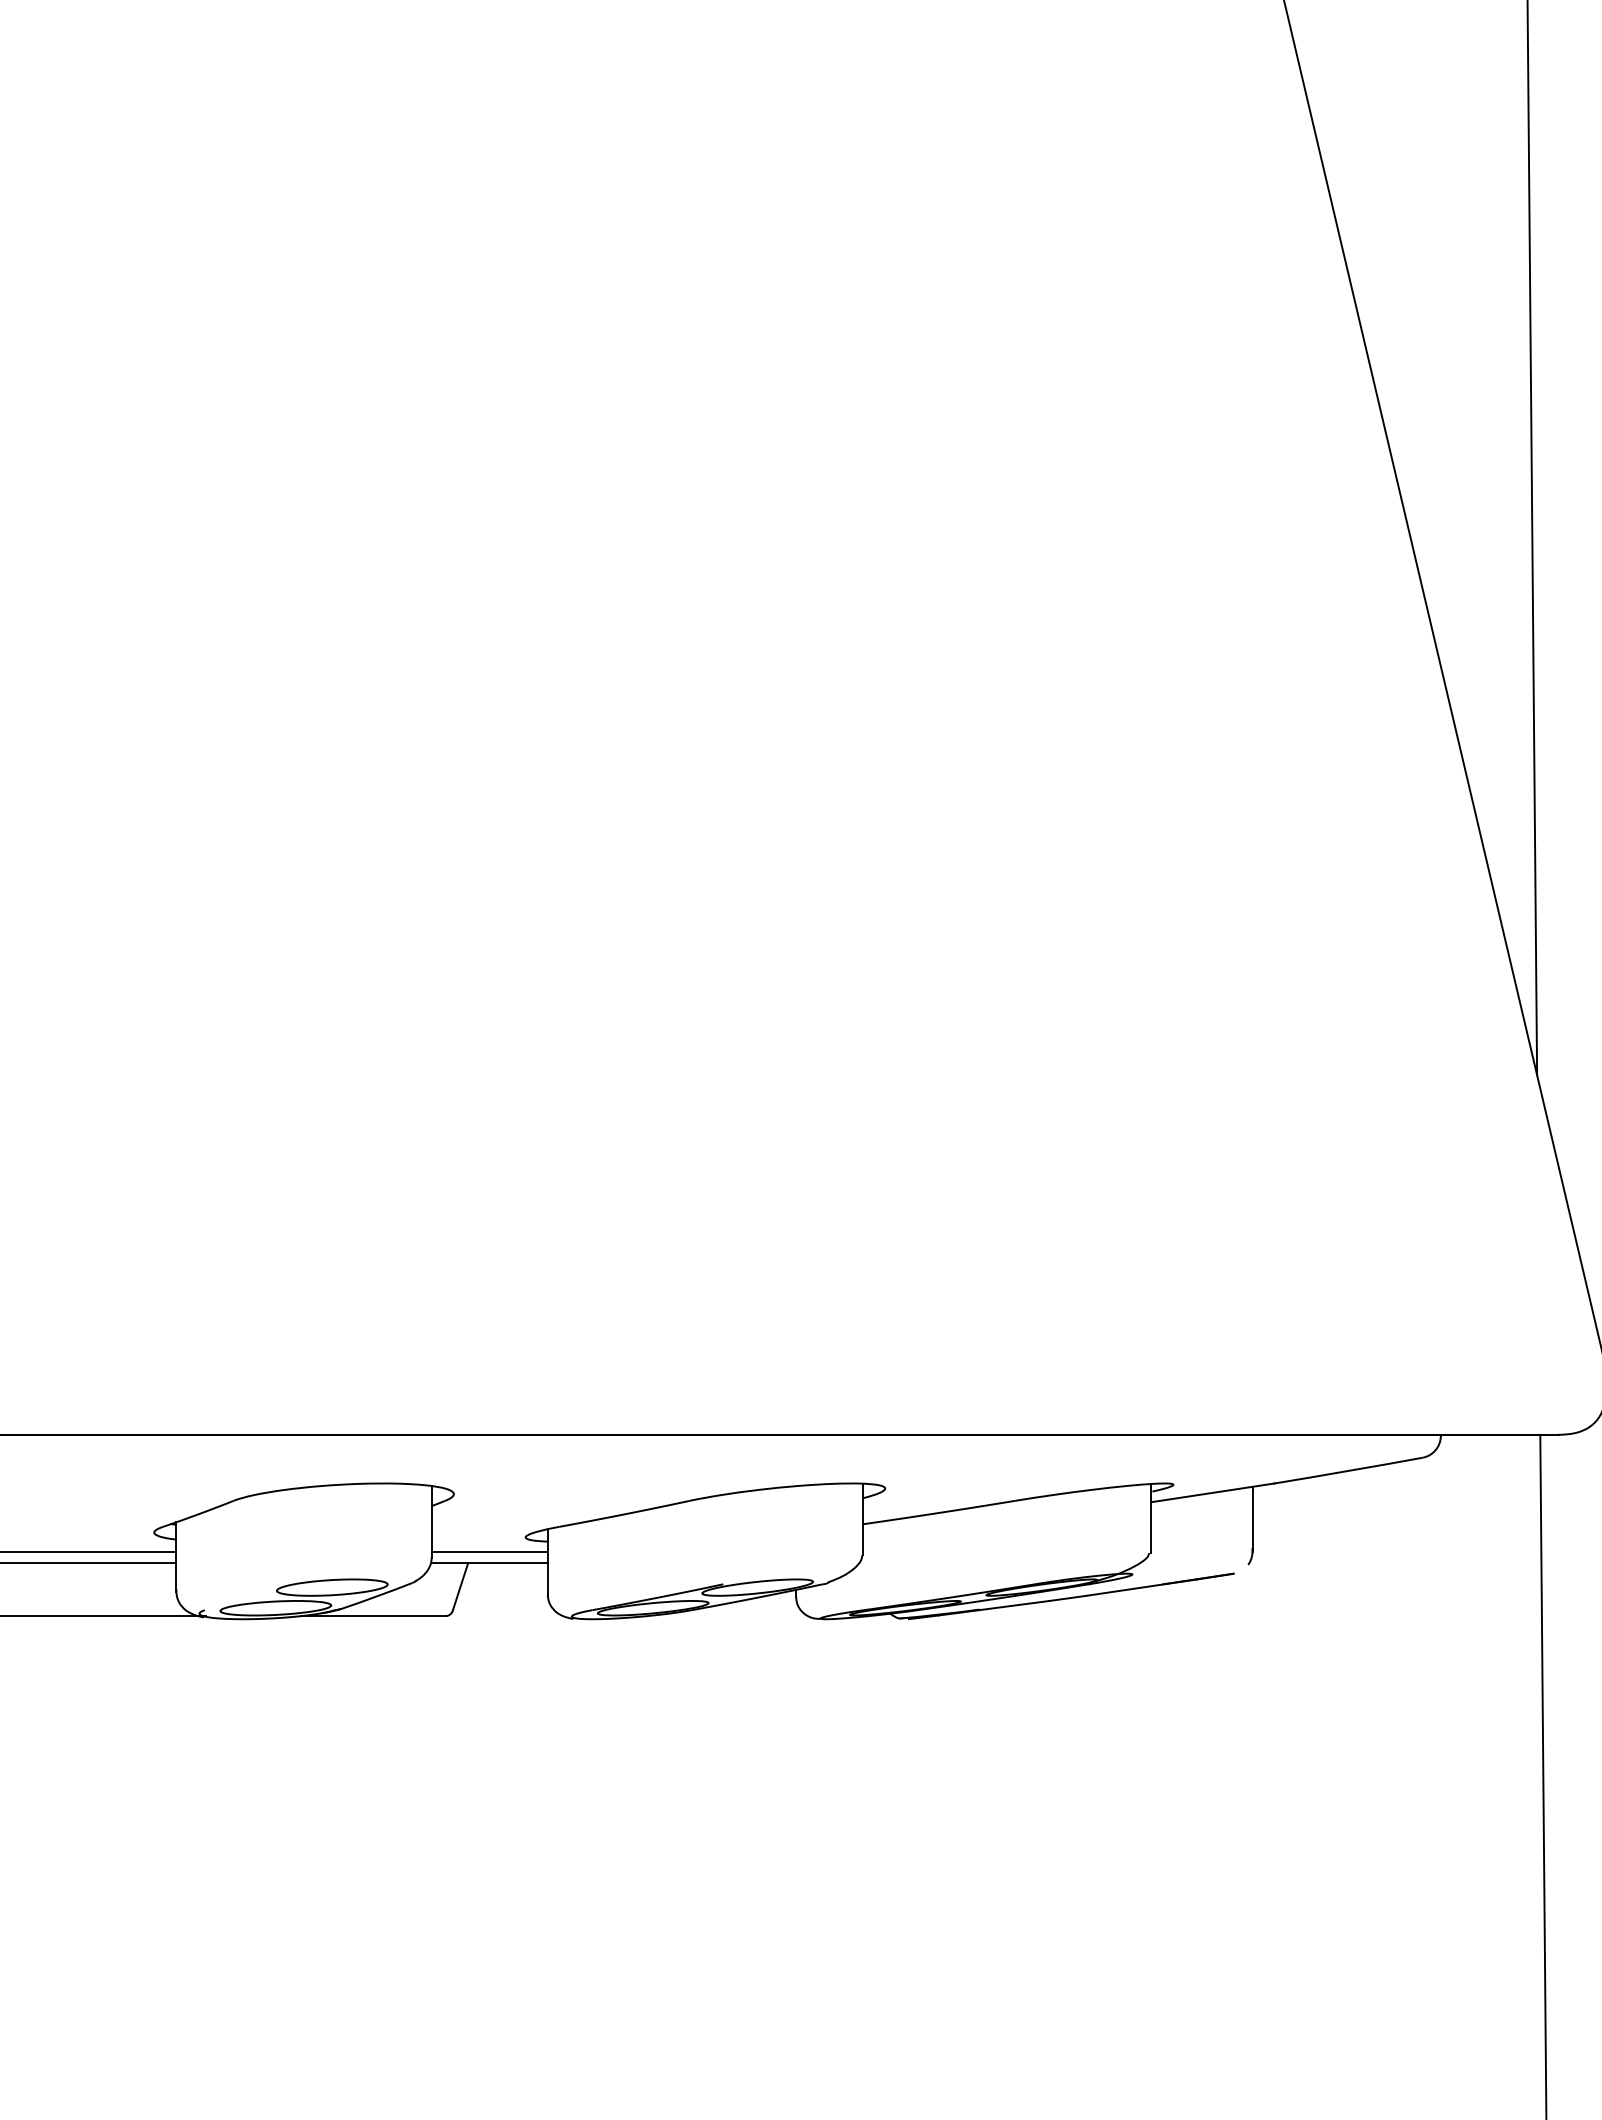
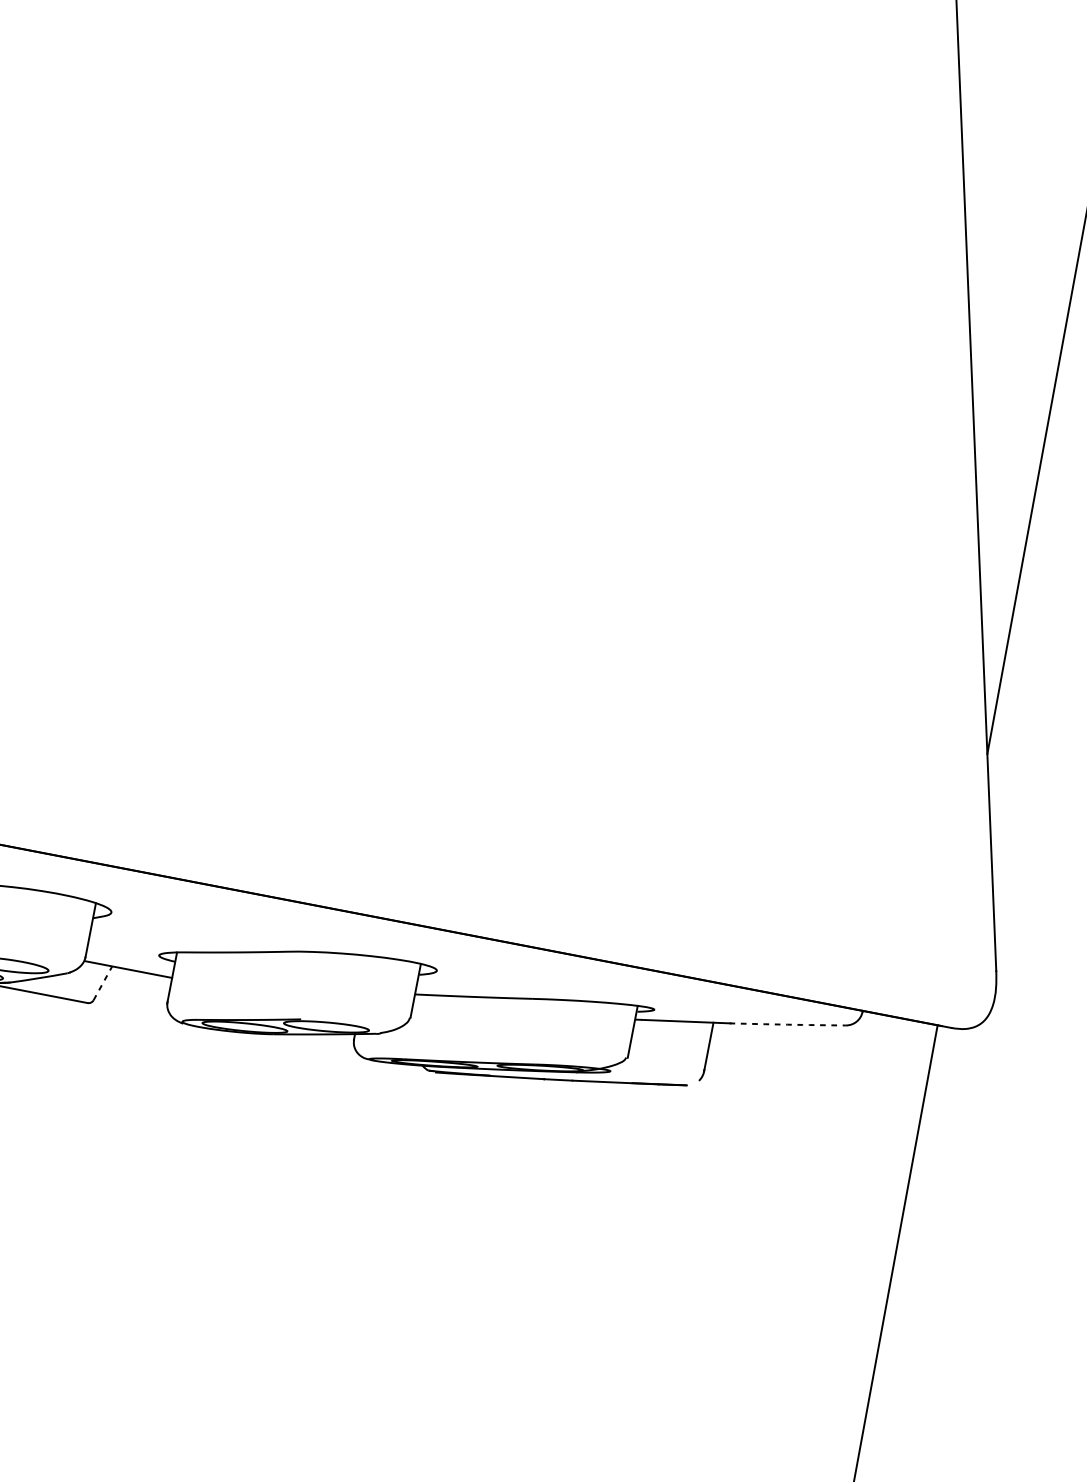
arc: (1347, 1471) -> (787, 1024), solid -> dashed
line: (489, 1551) -> (129, 960), removed
line: (460, 1586) -> (103, 982), solid -> dashed

